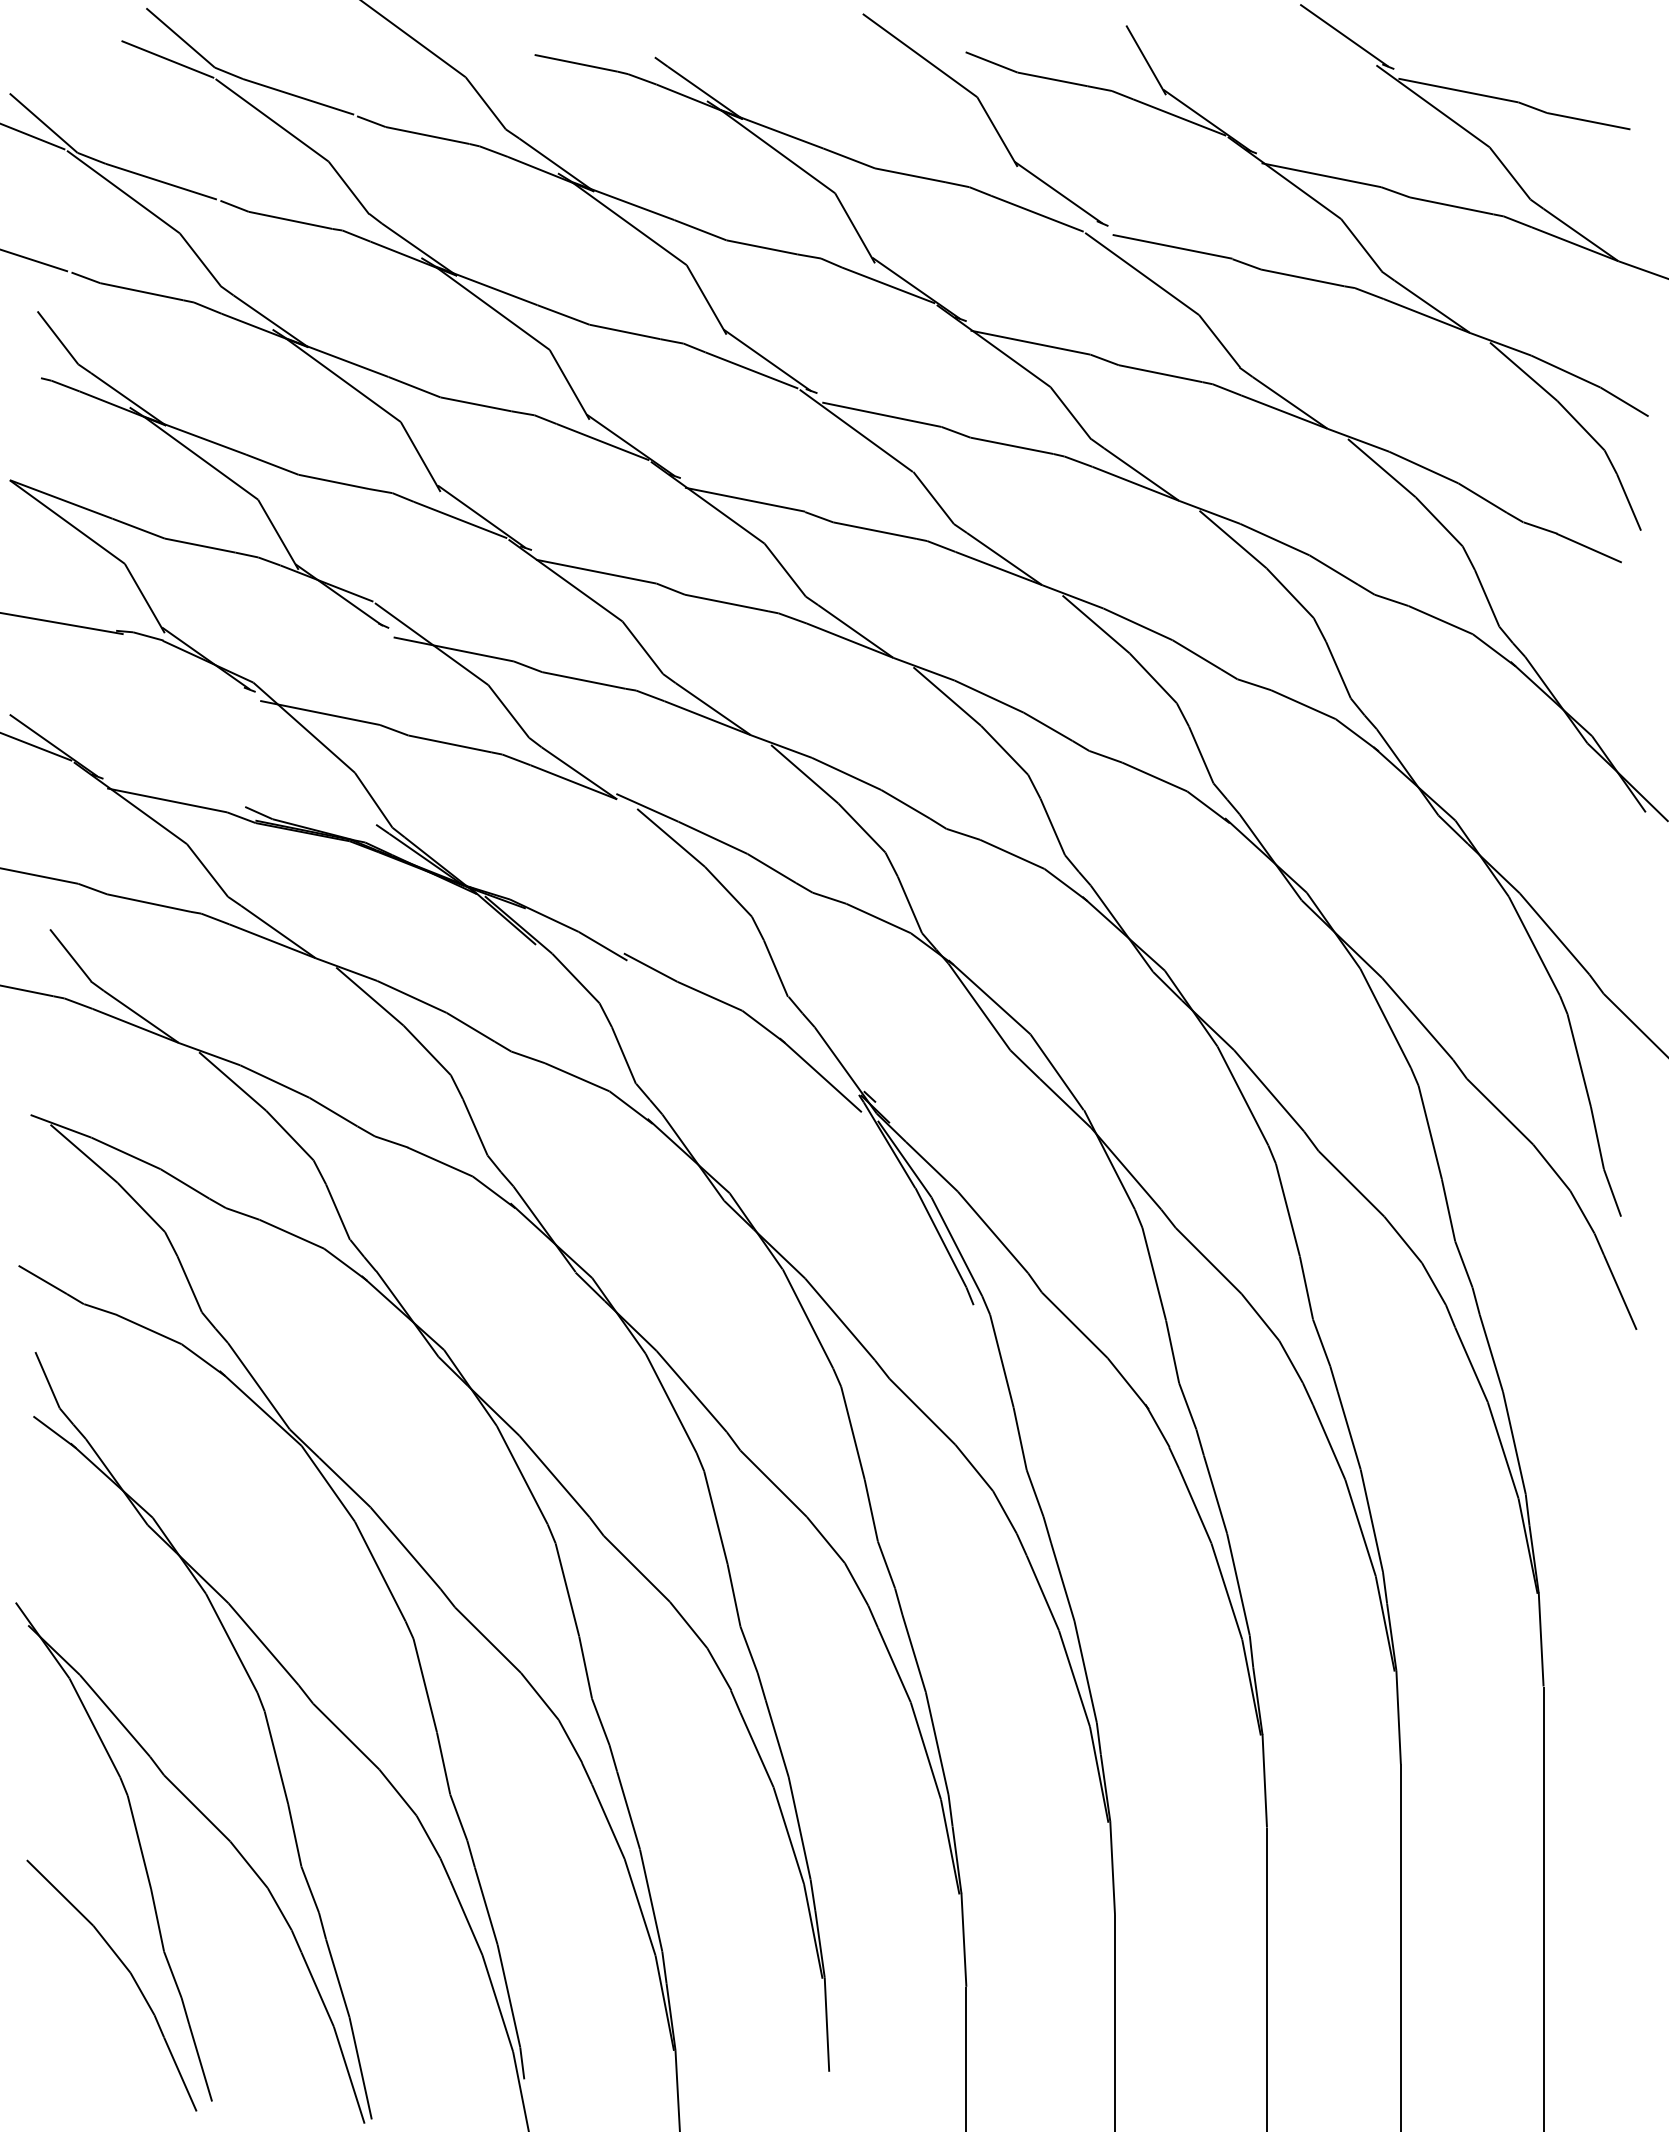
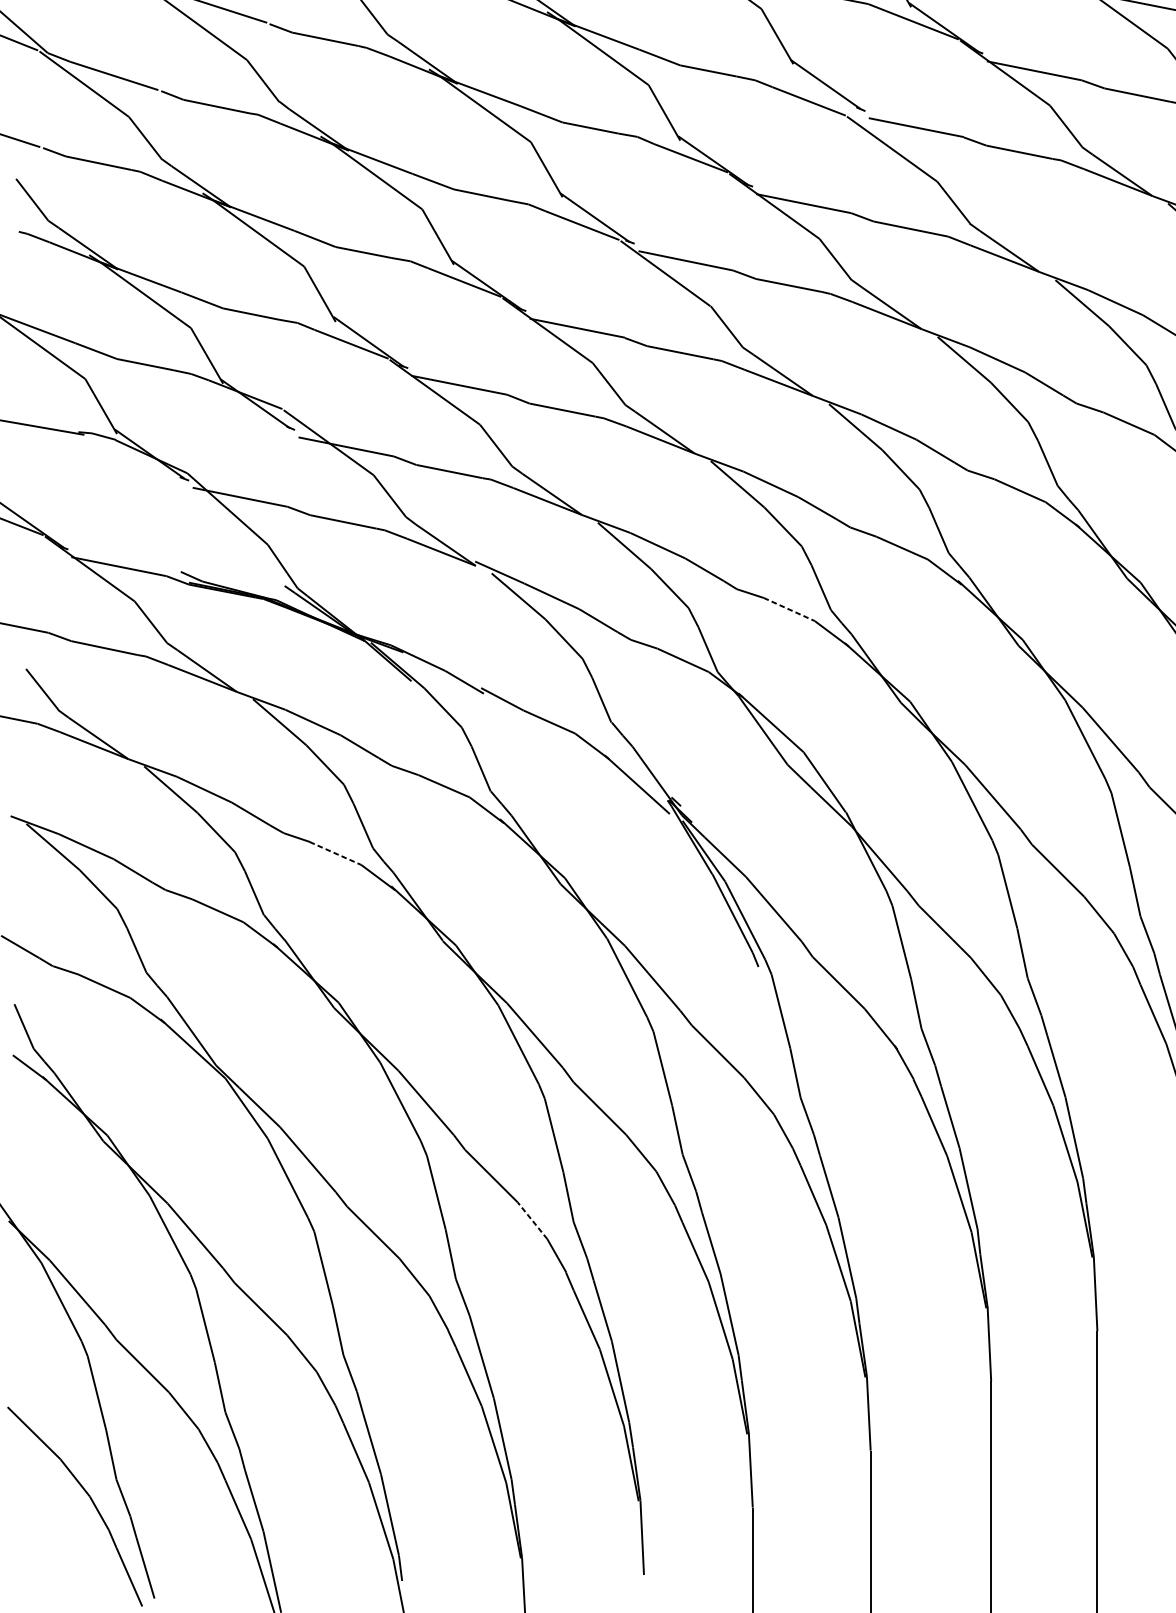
line: (1012, 854) -> (789, 609), solid -> dashed
line: (440, 1162) -> (335, 853), solid -> dashed
line: (688, 1625) -> (532, 1221), solid -> dashed

